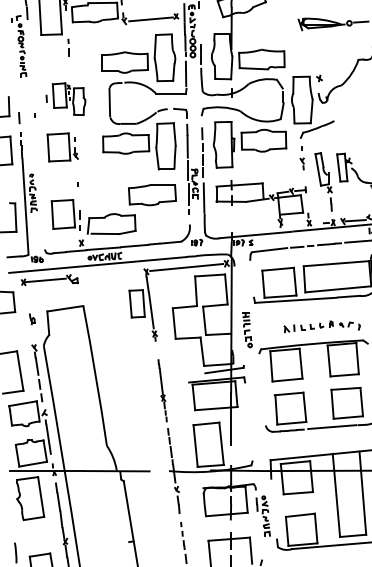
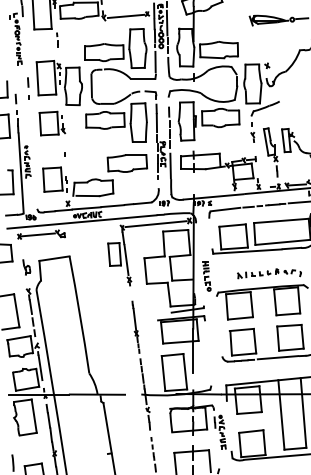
line: (199, 26) -> (166, 22), added
part: (65, 99) -> (54, 83), size x1.67
part: (31, 319) -> (26, 267), size x1.67

